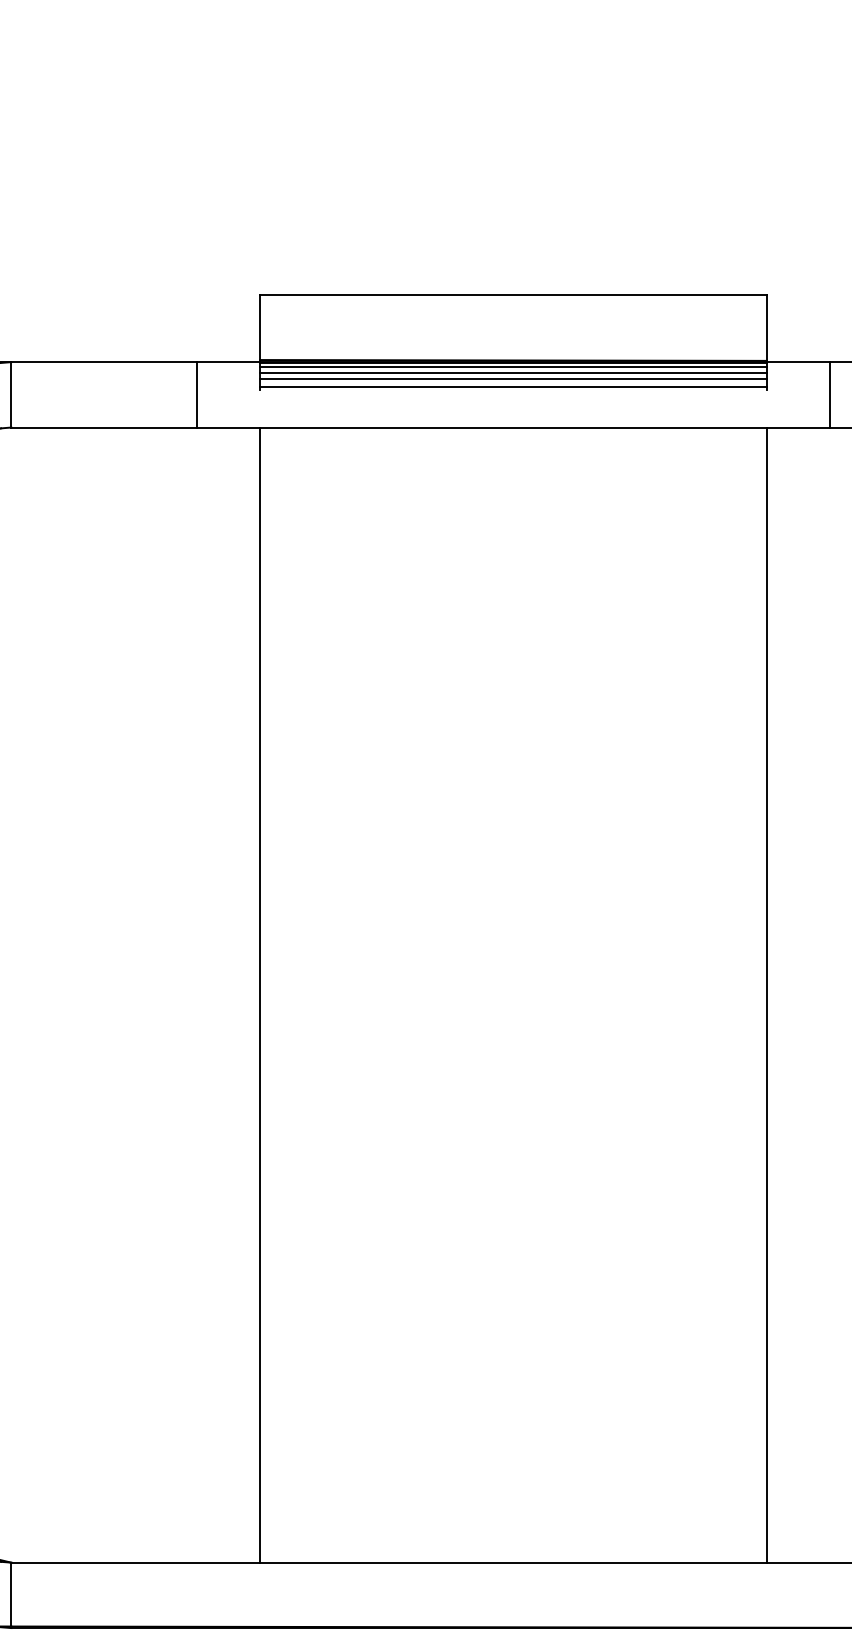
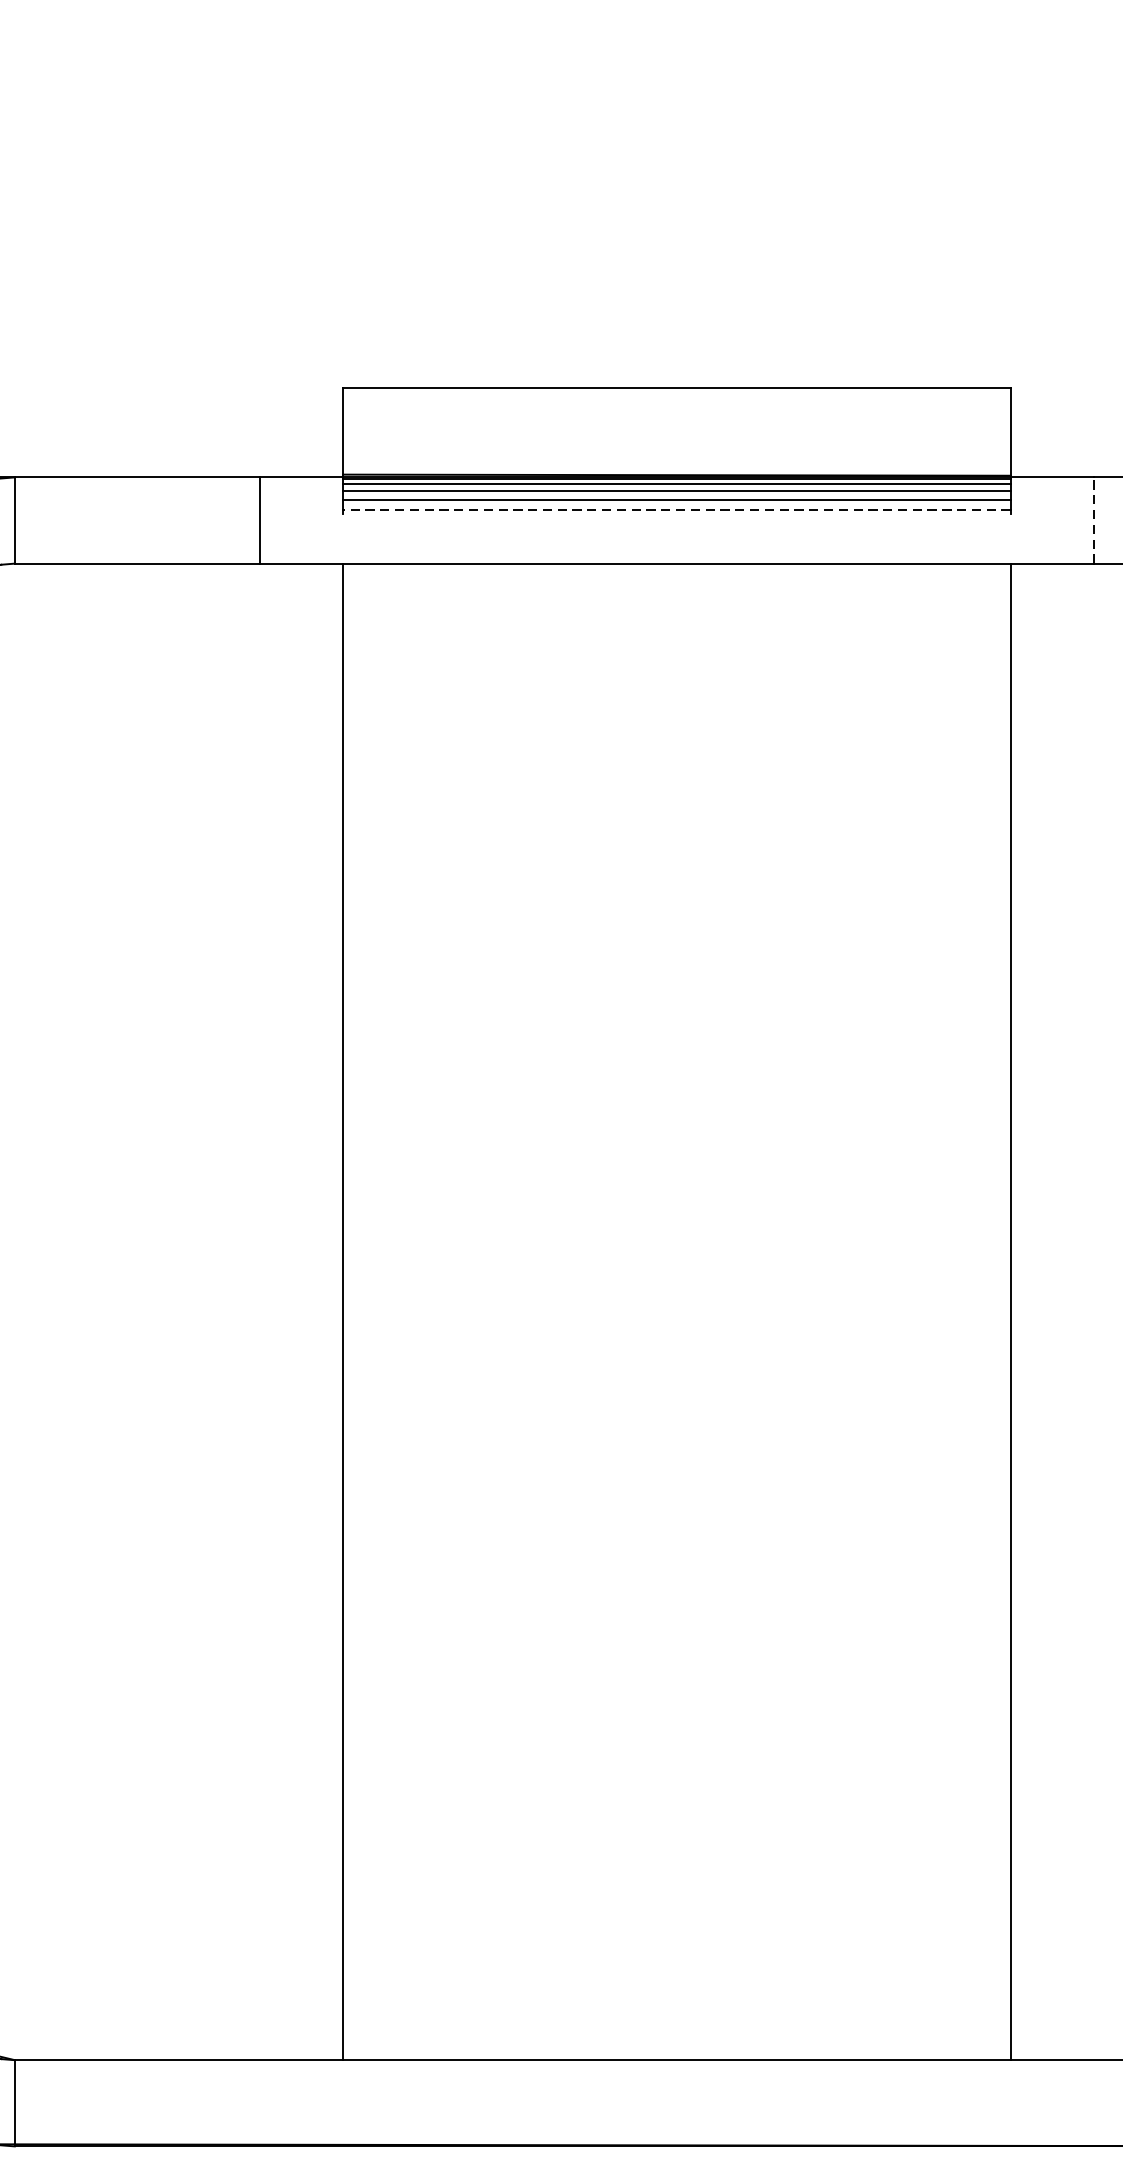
line: (513, 386) -> (676, 509), solid -> dashed
line: (829, 394) -> (1093, 520), solid -> dashed

